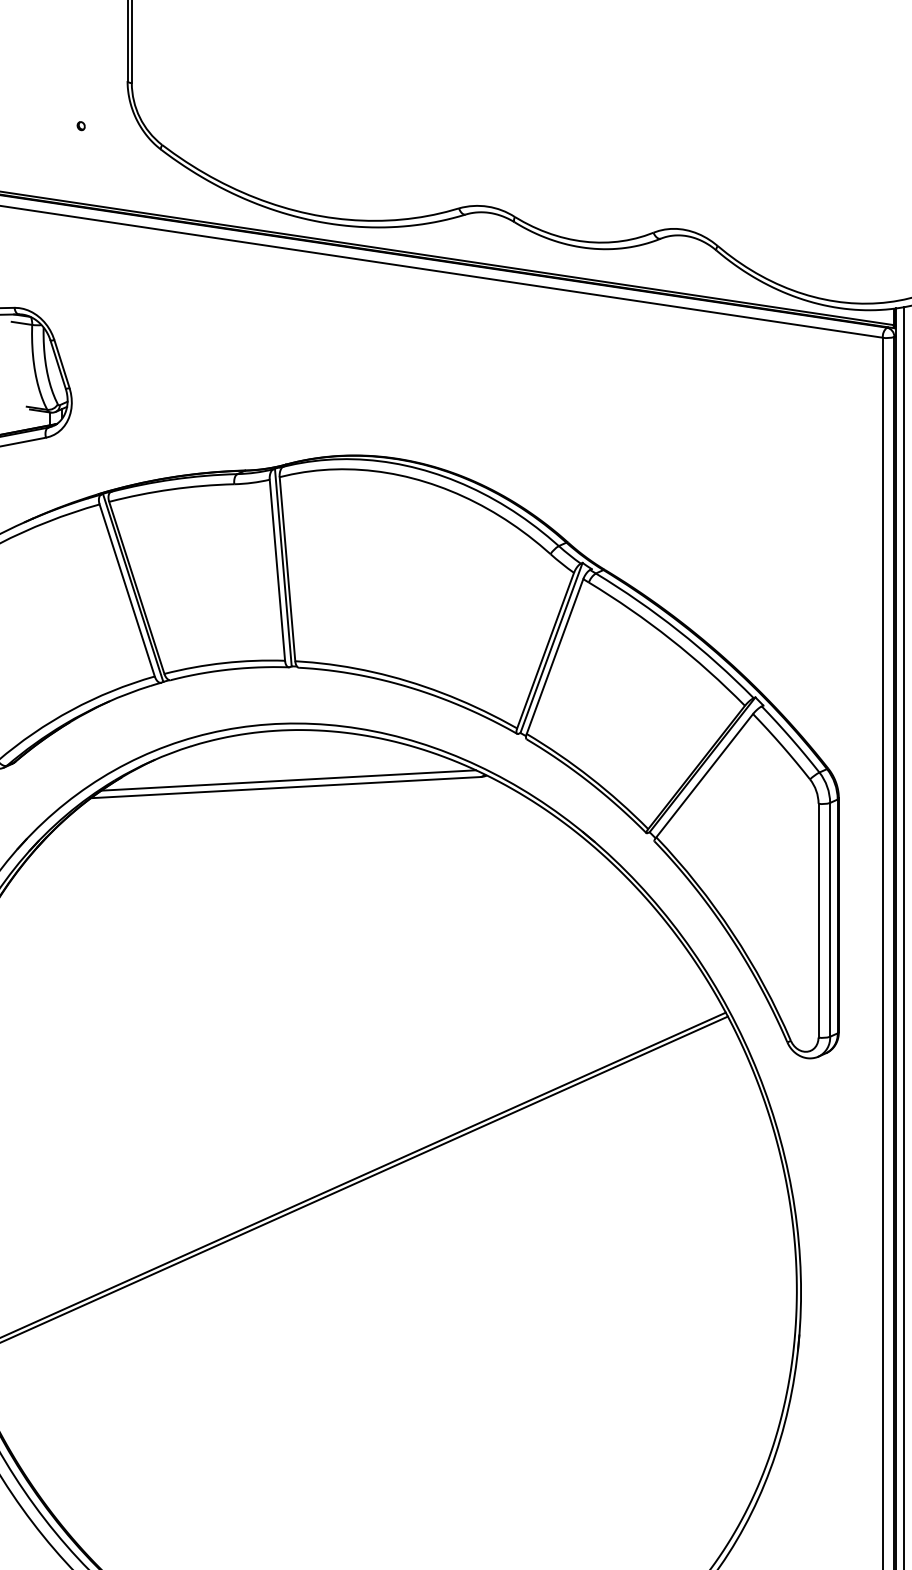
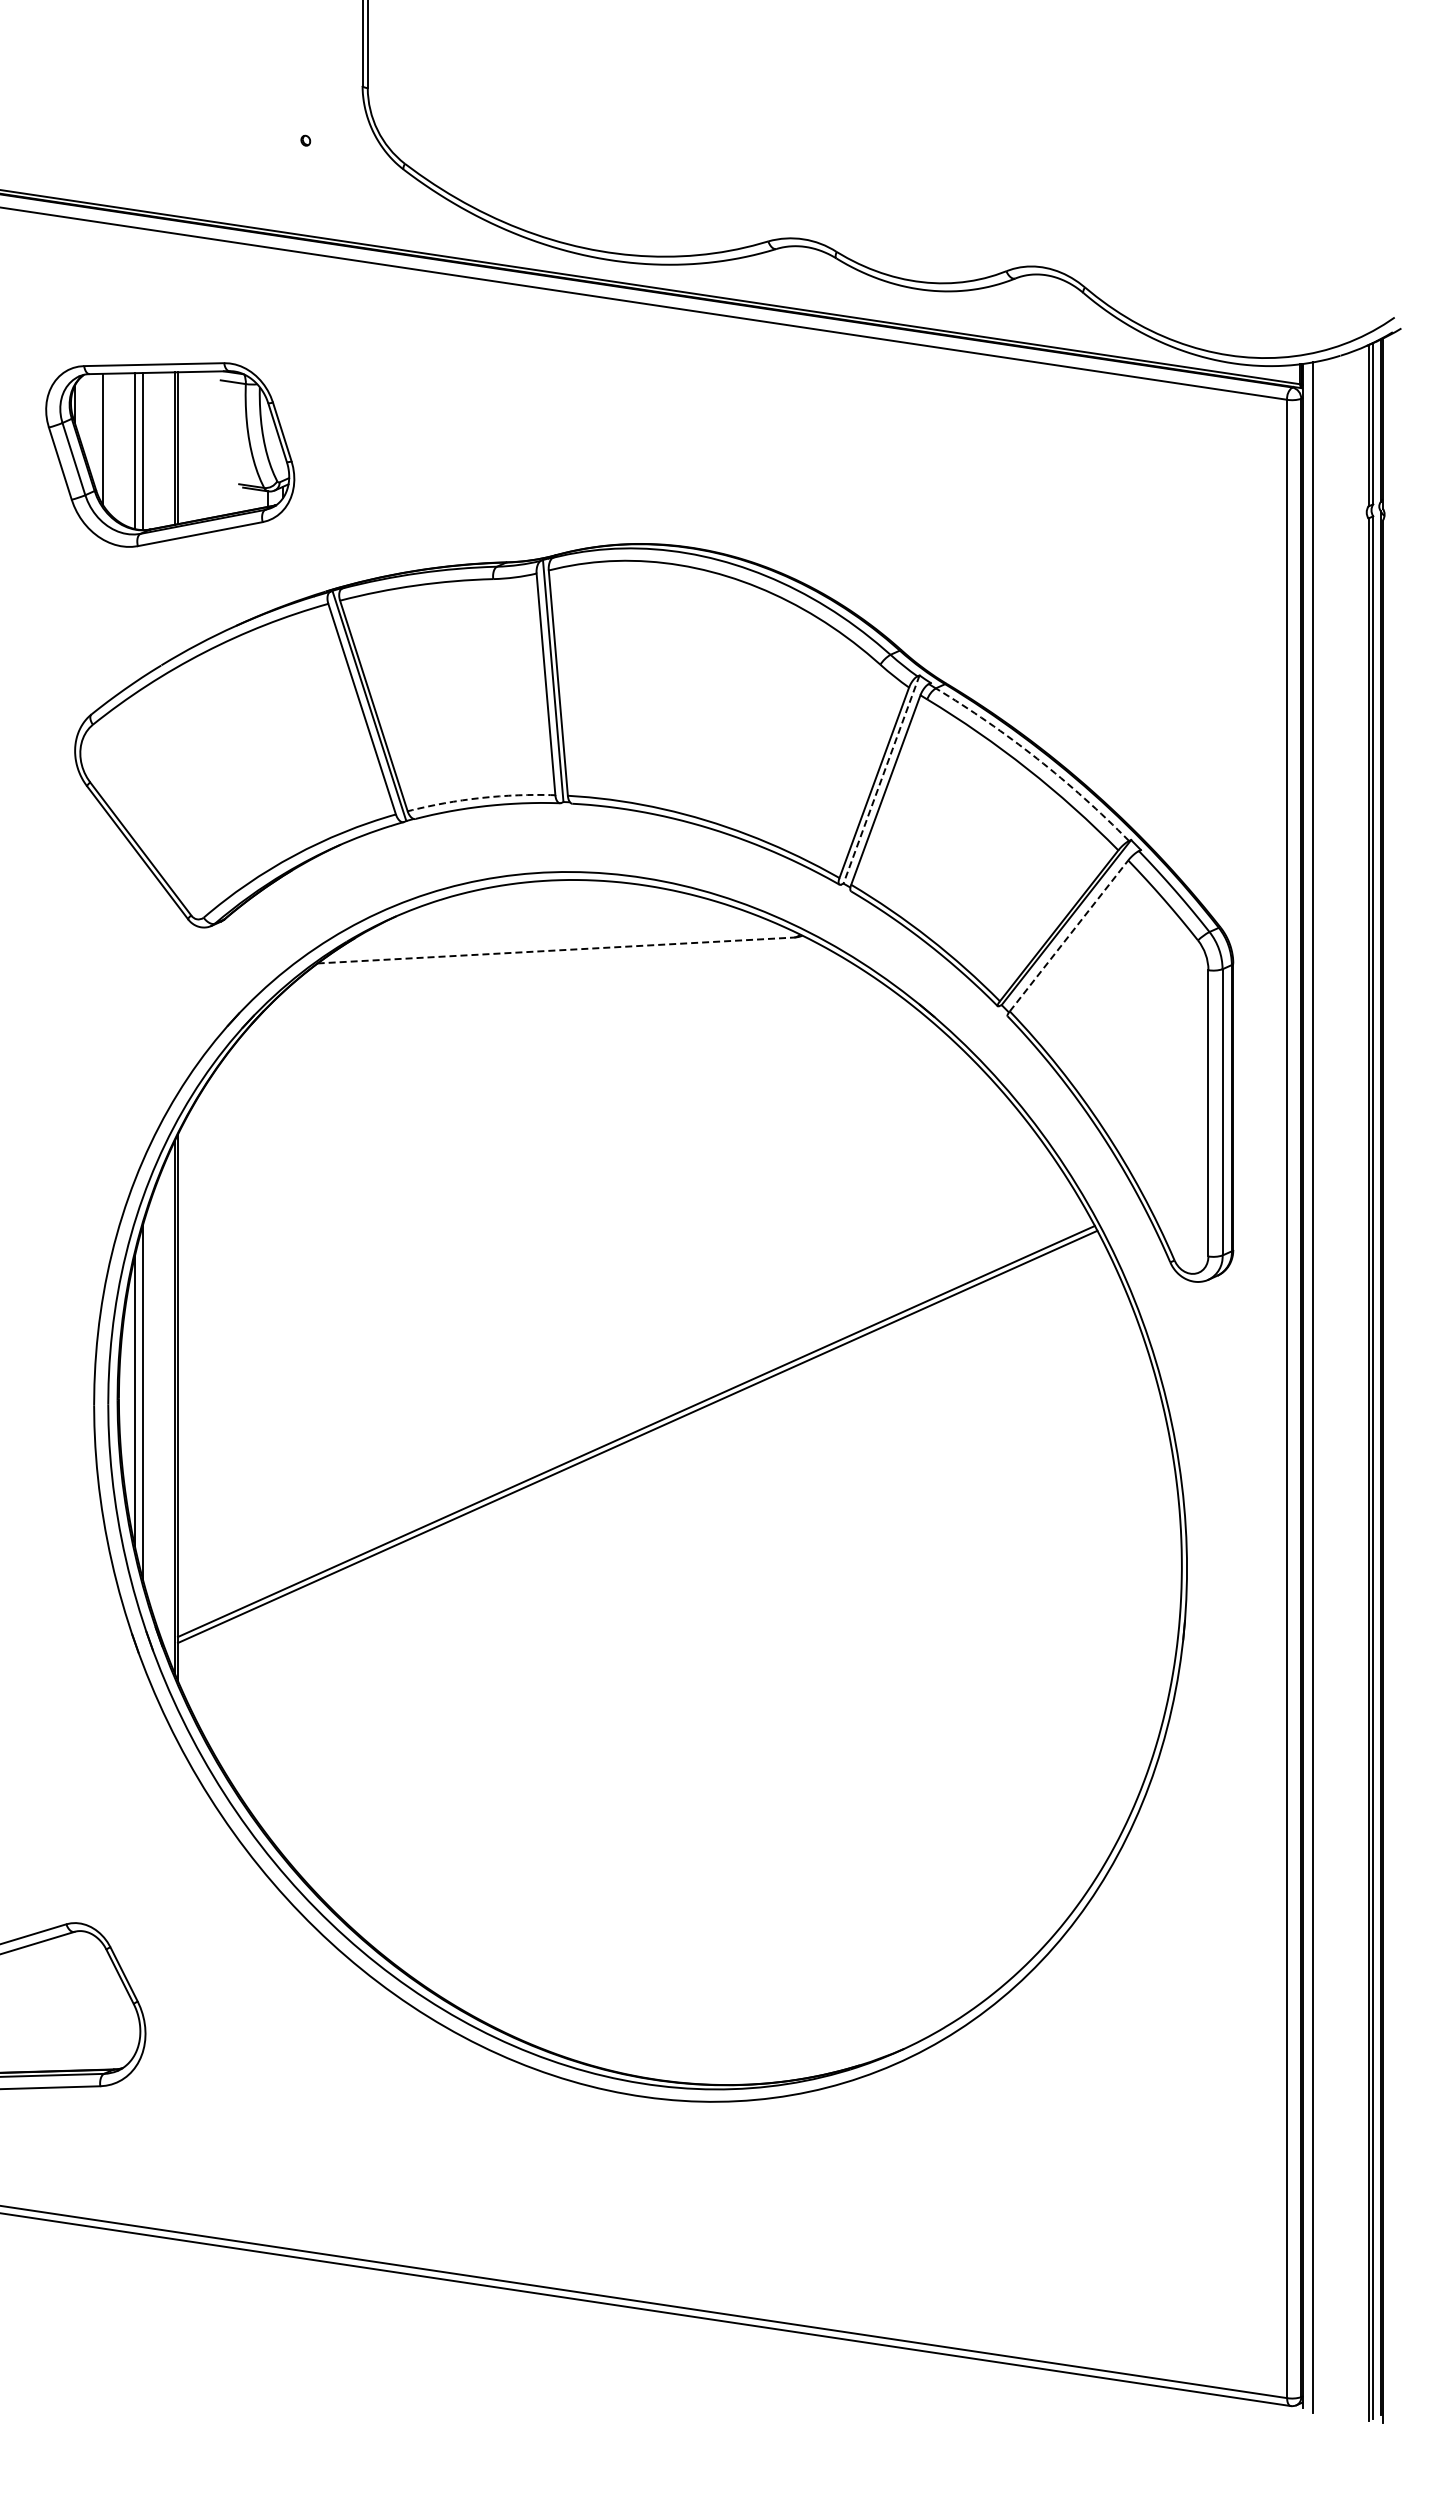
arc: (678, 630) -> (1037, 758), solid -> dashed
line: (551, 647) -> (881, 779), solid -> dashed
arc: (223, 663) -> (480, 798), solid -> dashed
line: (705, 775) -> (1069, 935), solid -> dashed
line: (288, 780) -> (559, 941), removed
line: (285, 787) -> (555, 950), solid -> dashed

